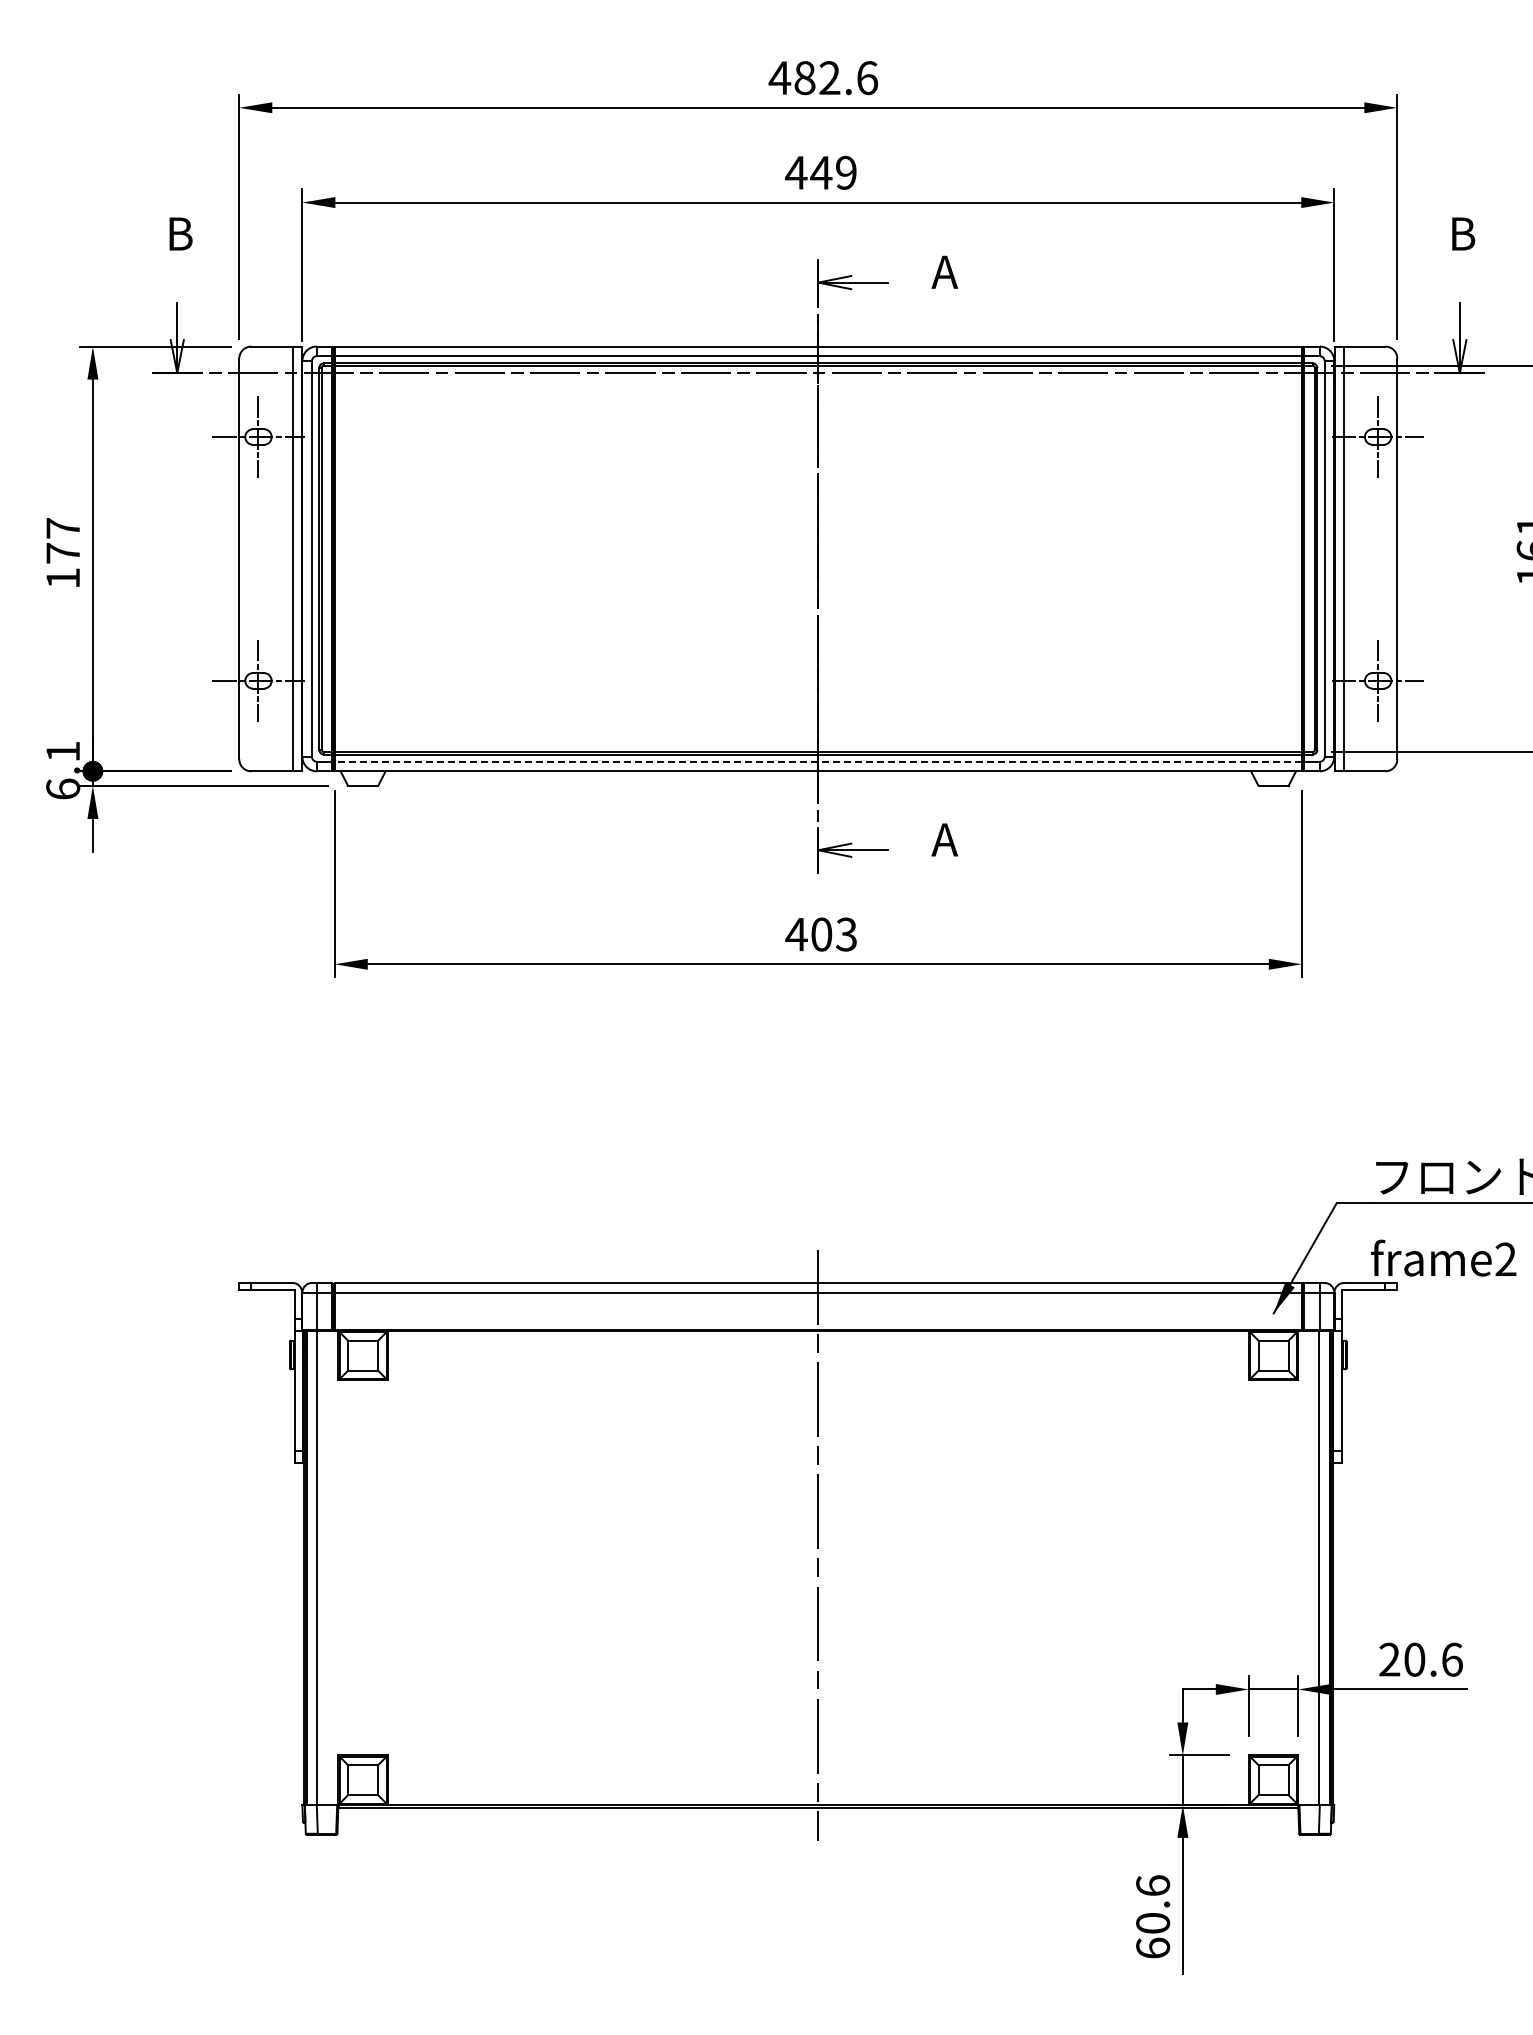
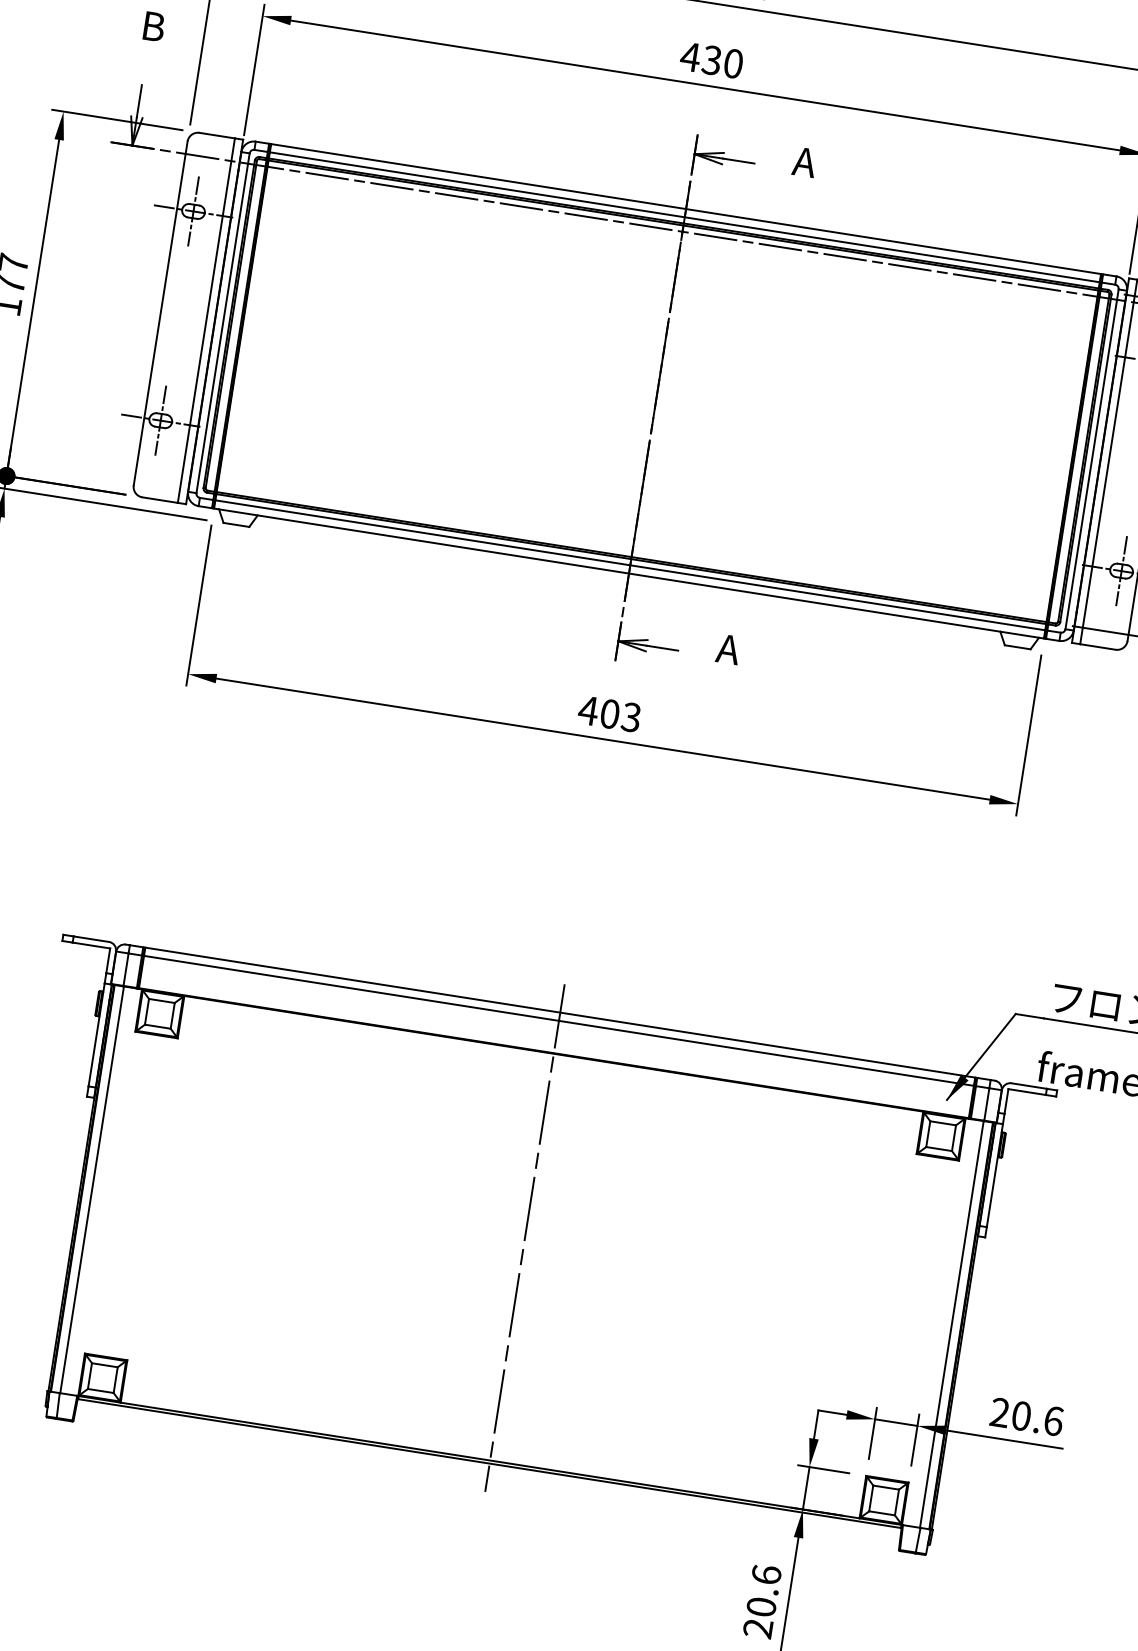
text: (833, 172) -> (722, 61), 449 -> 430
line: (818, 761) -> (630, 565), dashed -> solid
text: (1153, 1947) -> (758, 1627), 60.6 -> 20.6

